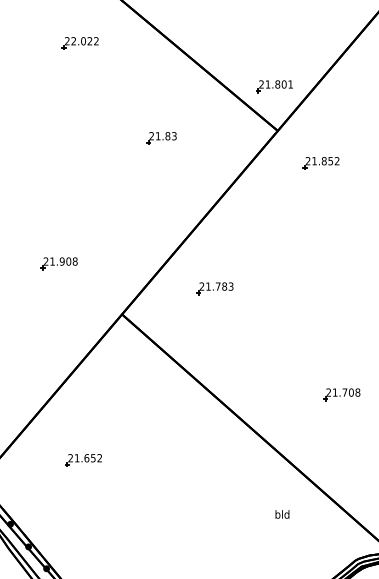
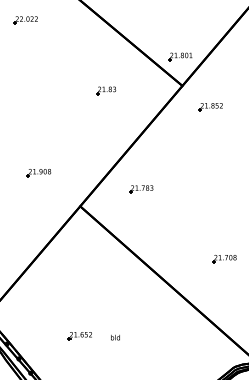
part: (79, 43) -> (25, 20), moved
part: (82, 460) -> (79, 336), moved
text: (282, 514) -> (115, 337), moved

